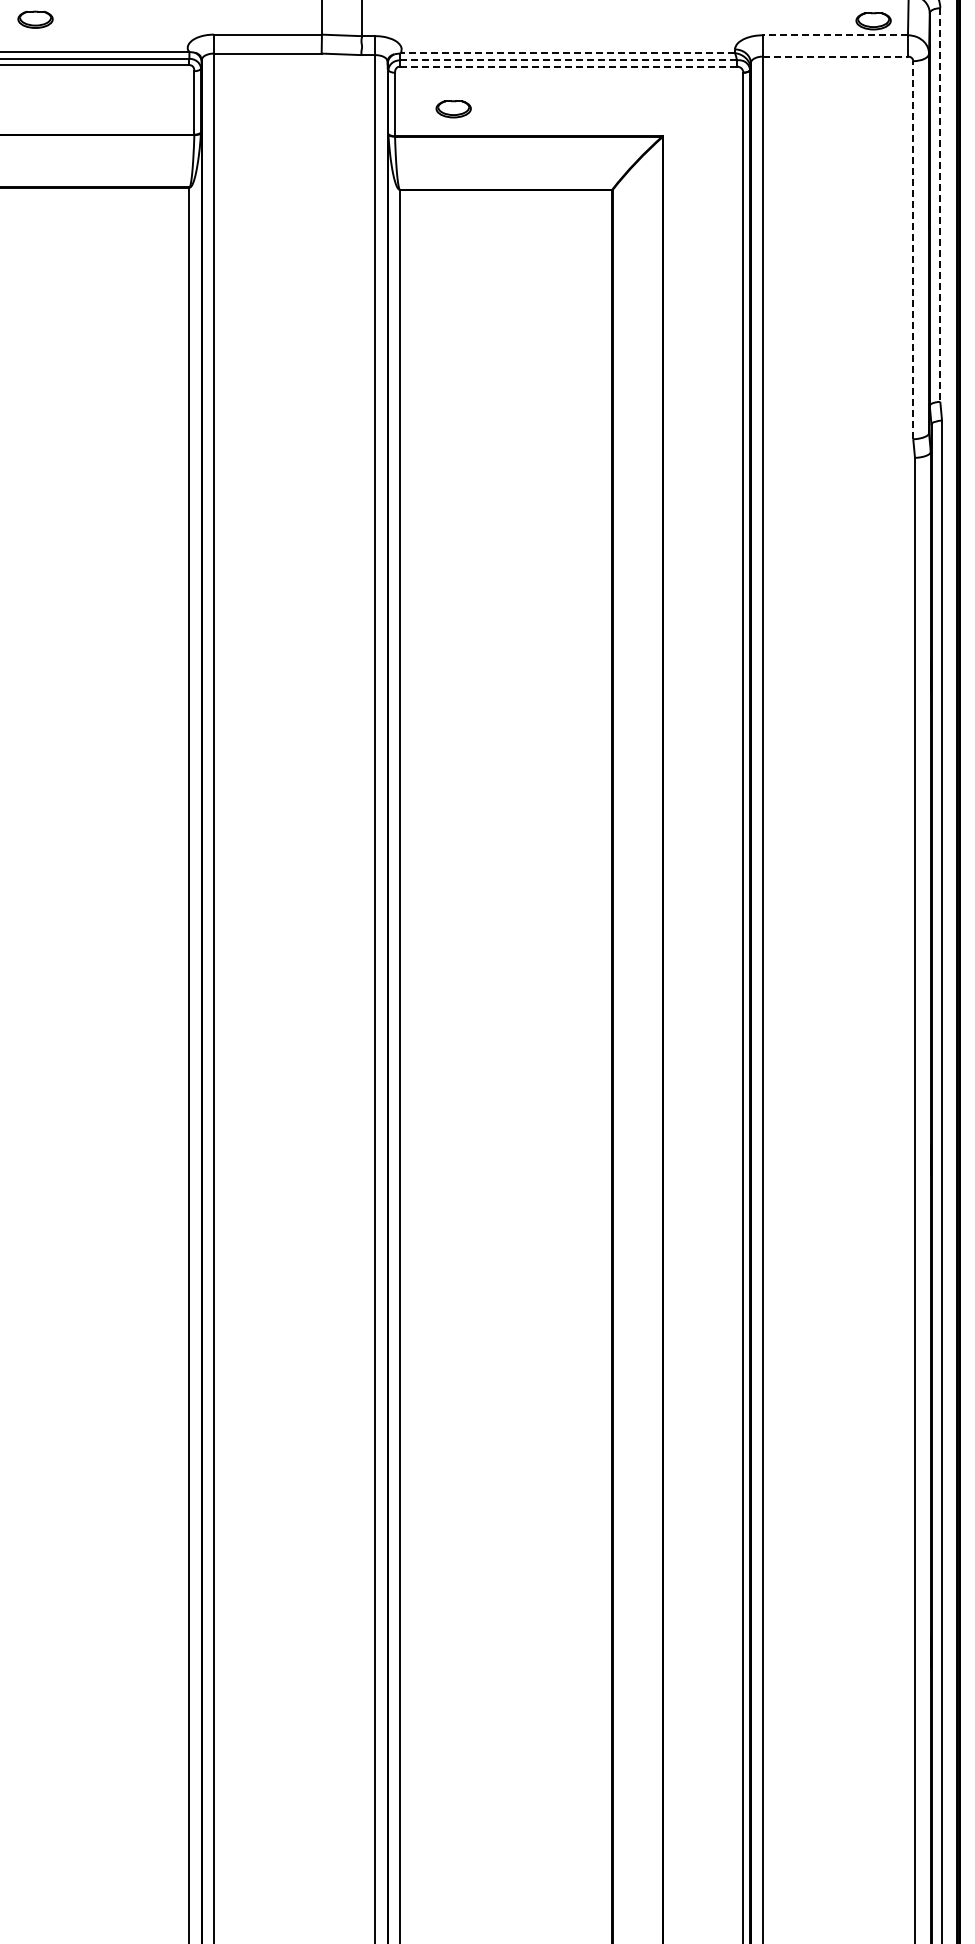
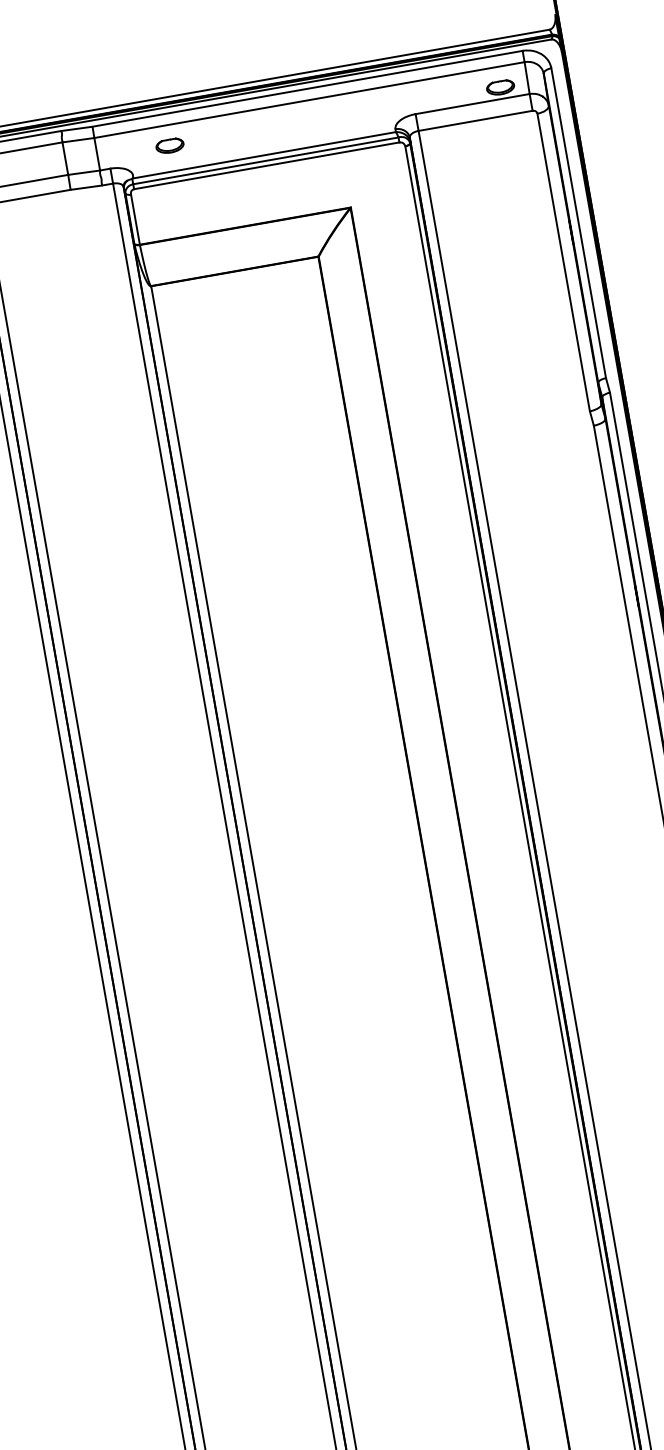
line: (835, 35) -> (472, 104), dashed -> solid
line: (567, 53) -> (264, 155), dashed -> solid
line: (836, 56) -> (476, 120), dashed -> solid
line: (568, 60) -> (265, 161), dashed -> solid
line: (569, 66) -> (267, 165), dashed -> solid
part: (453, 109) -> (169, 146), moved
line: (940, 205) -> (578, 223), dashed -> solid
line: (913, 250) -> (563, 262), dashed -> solid

